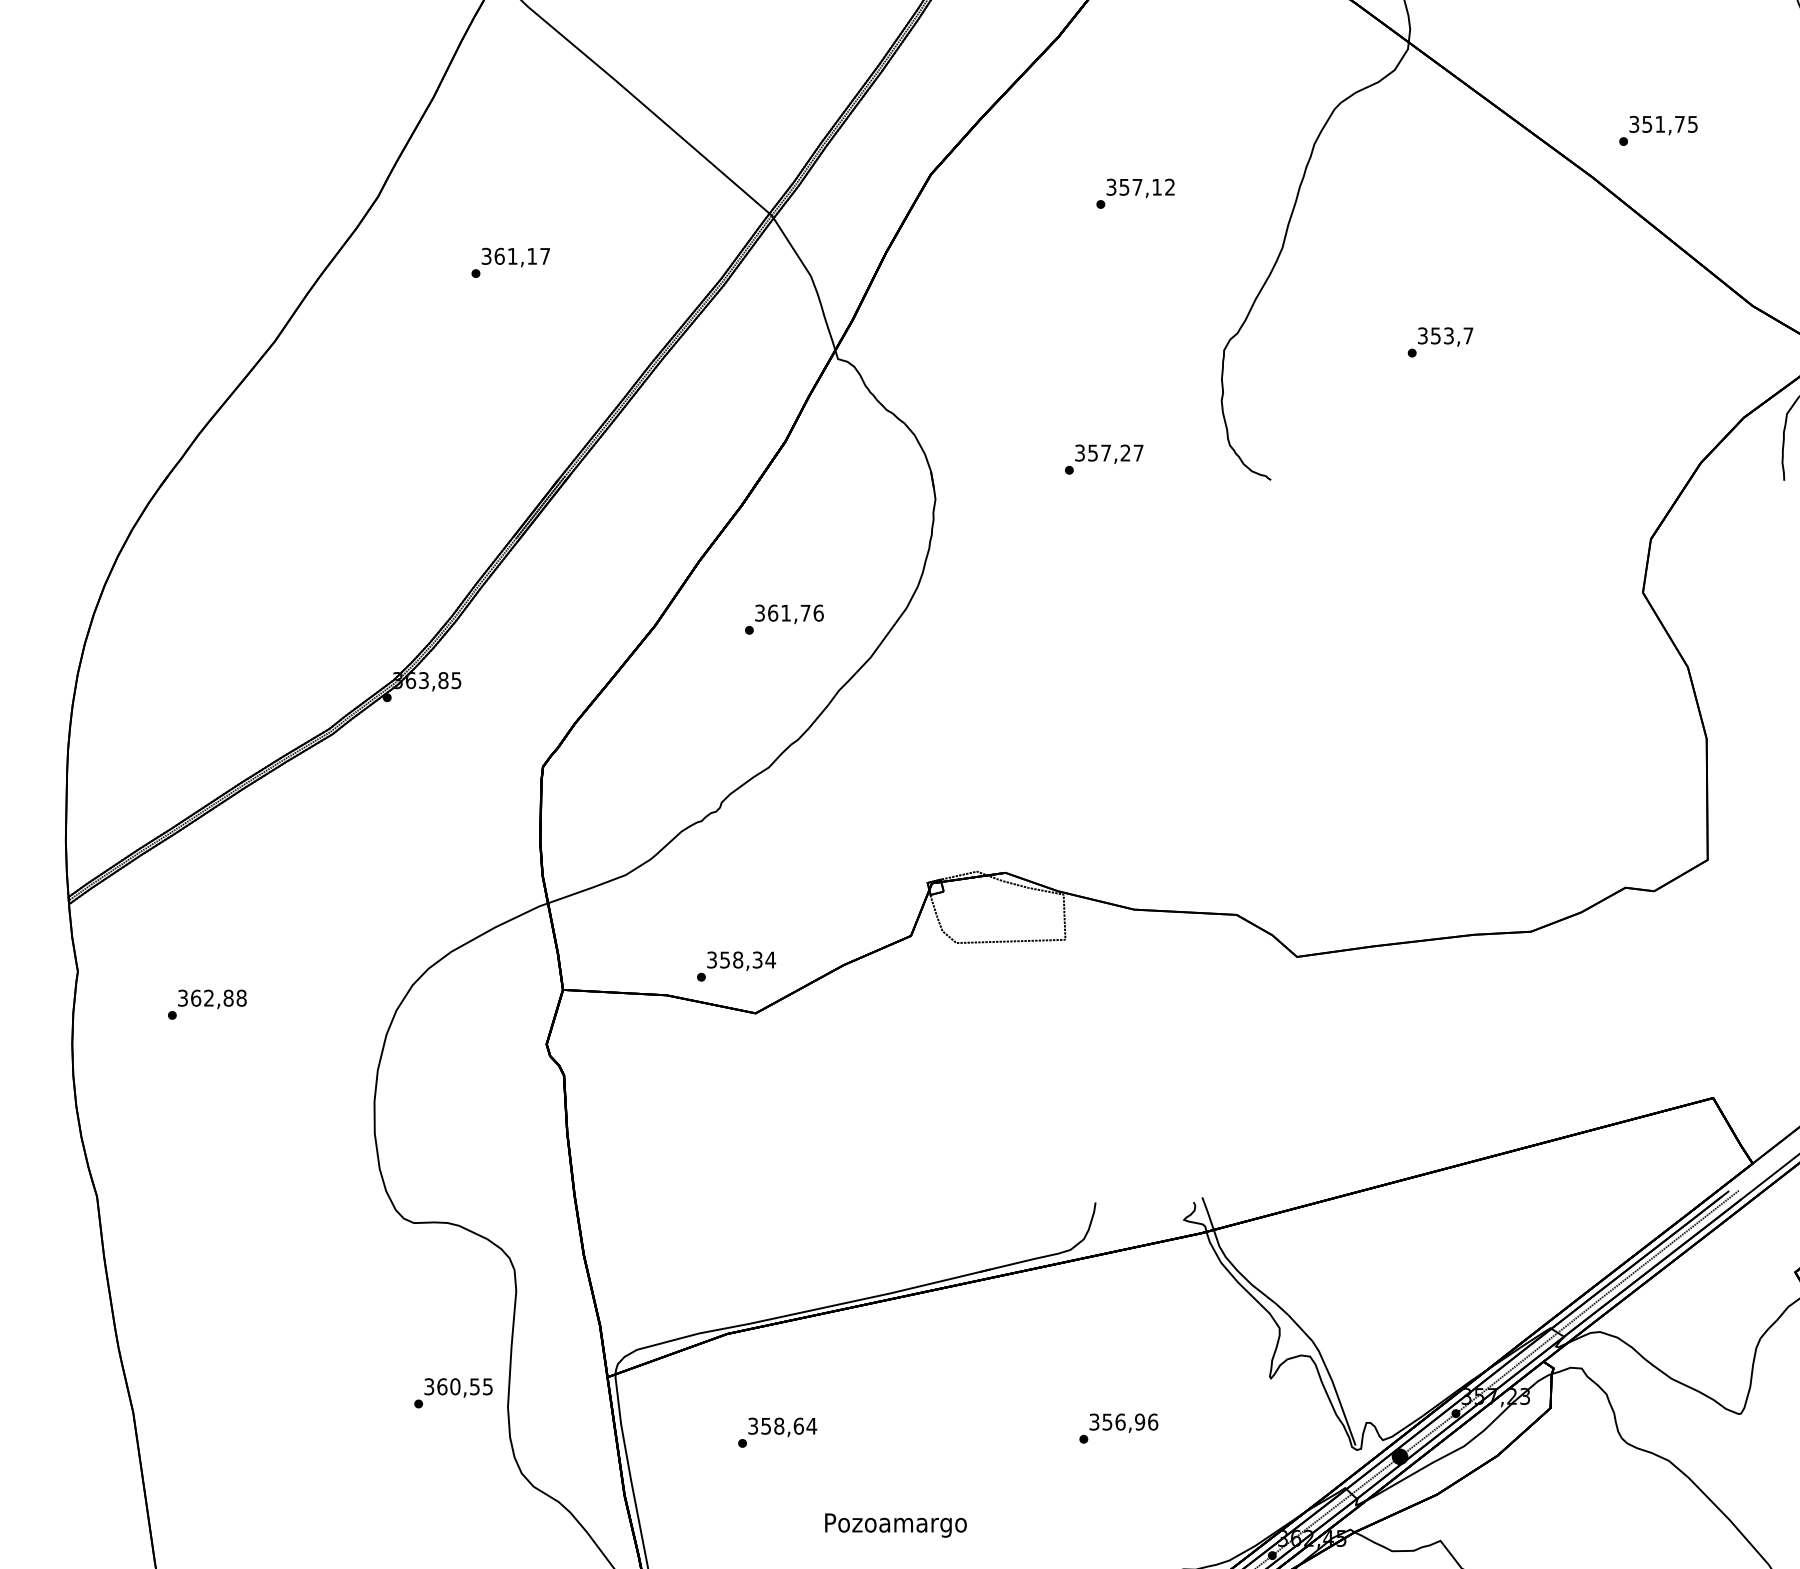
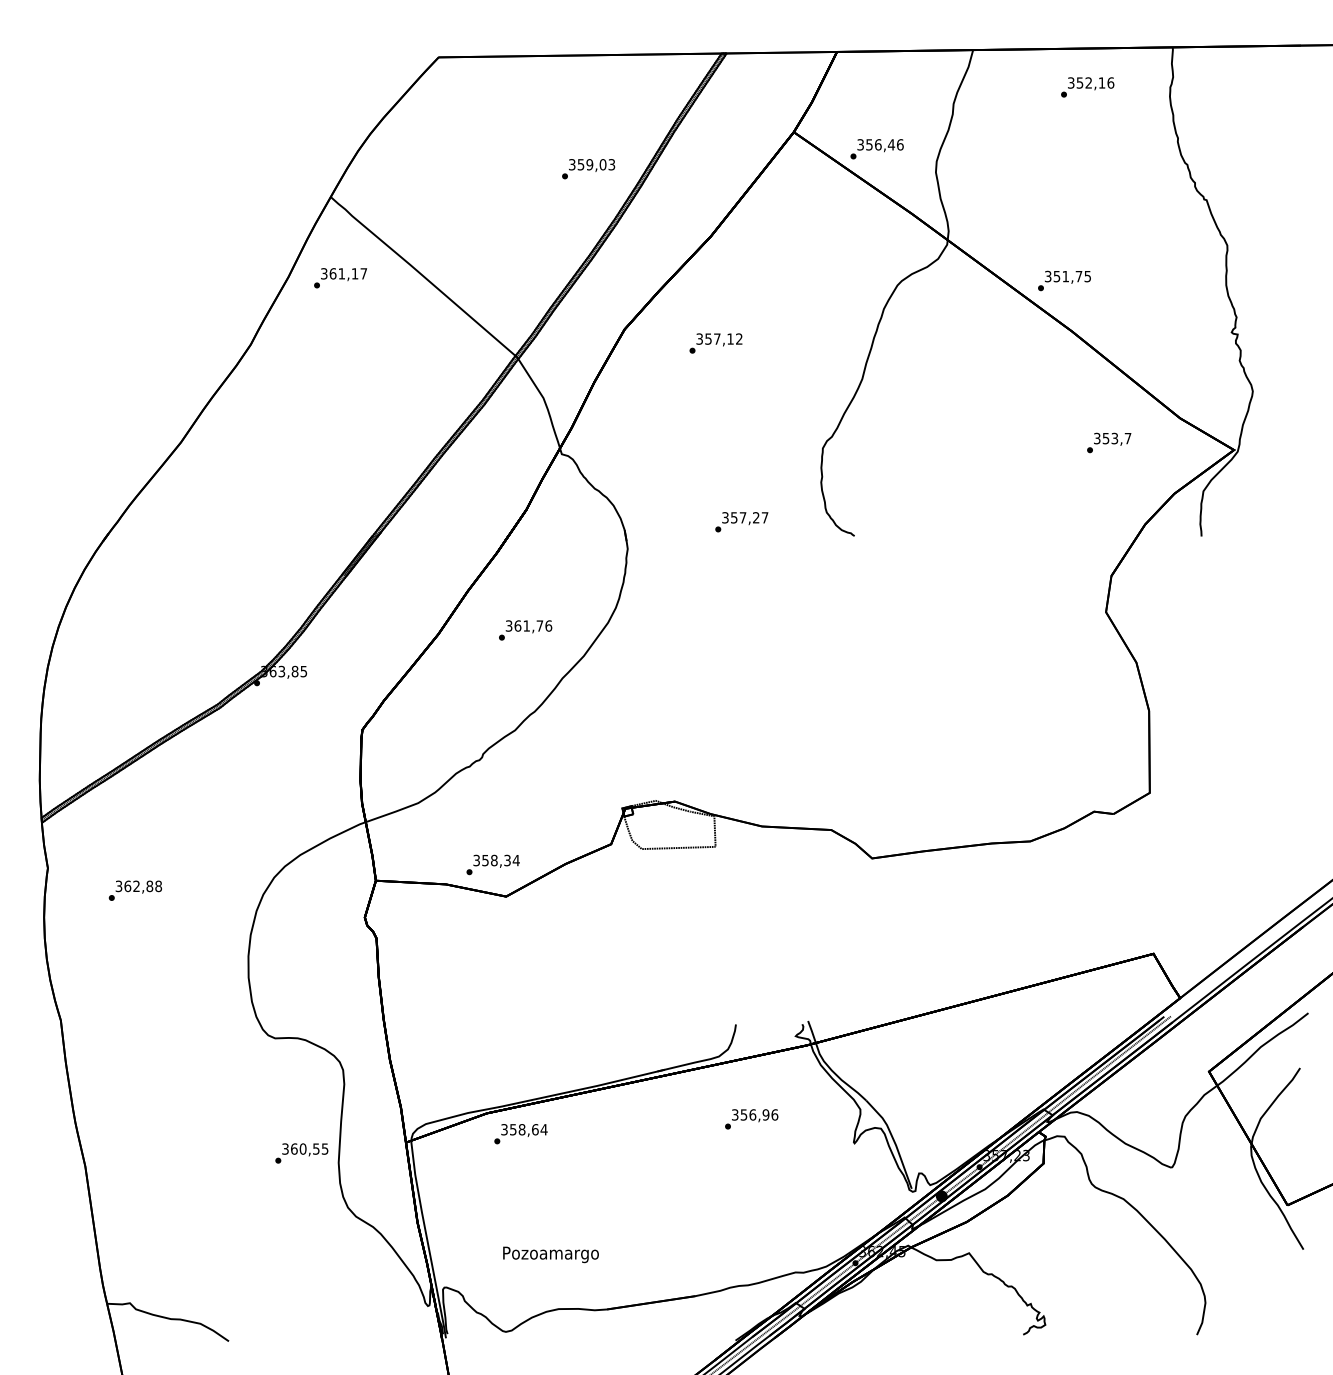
text: (1658, 130) -> (1064, 280), moved
text: (1134, 193) -> (715, 343), moved
text: (510, 263) -> (340, 278), moved
text: (1440, 341) -> (1109, 442), moved
text: (1118, 1428) -> (751, 1119), moved
text: (776, 1433) -> (520, 1134), moved
text: (895, 1524) -> (550, 1254), moved

